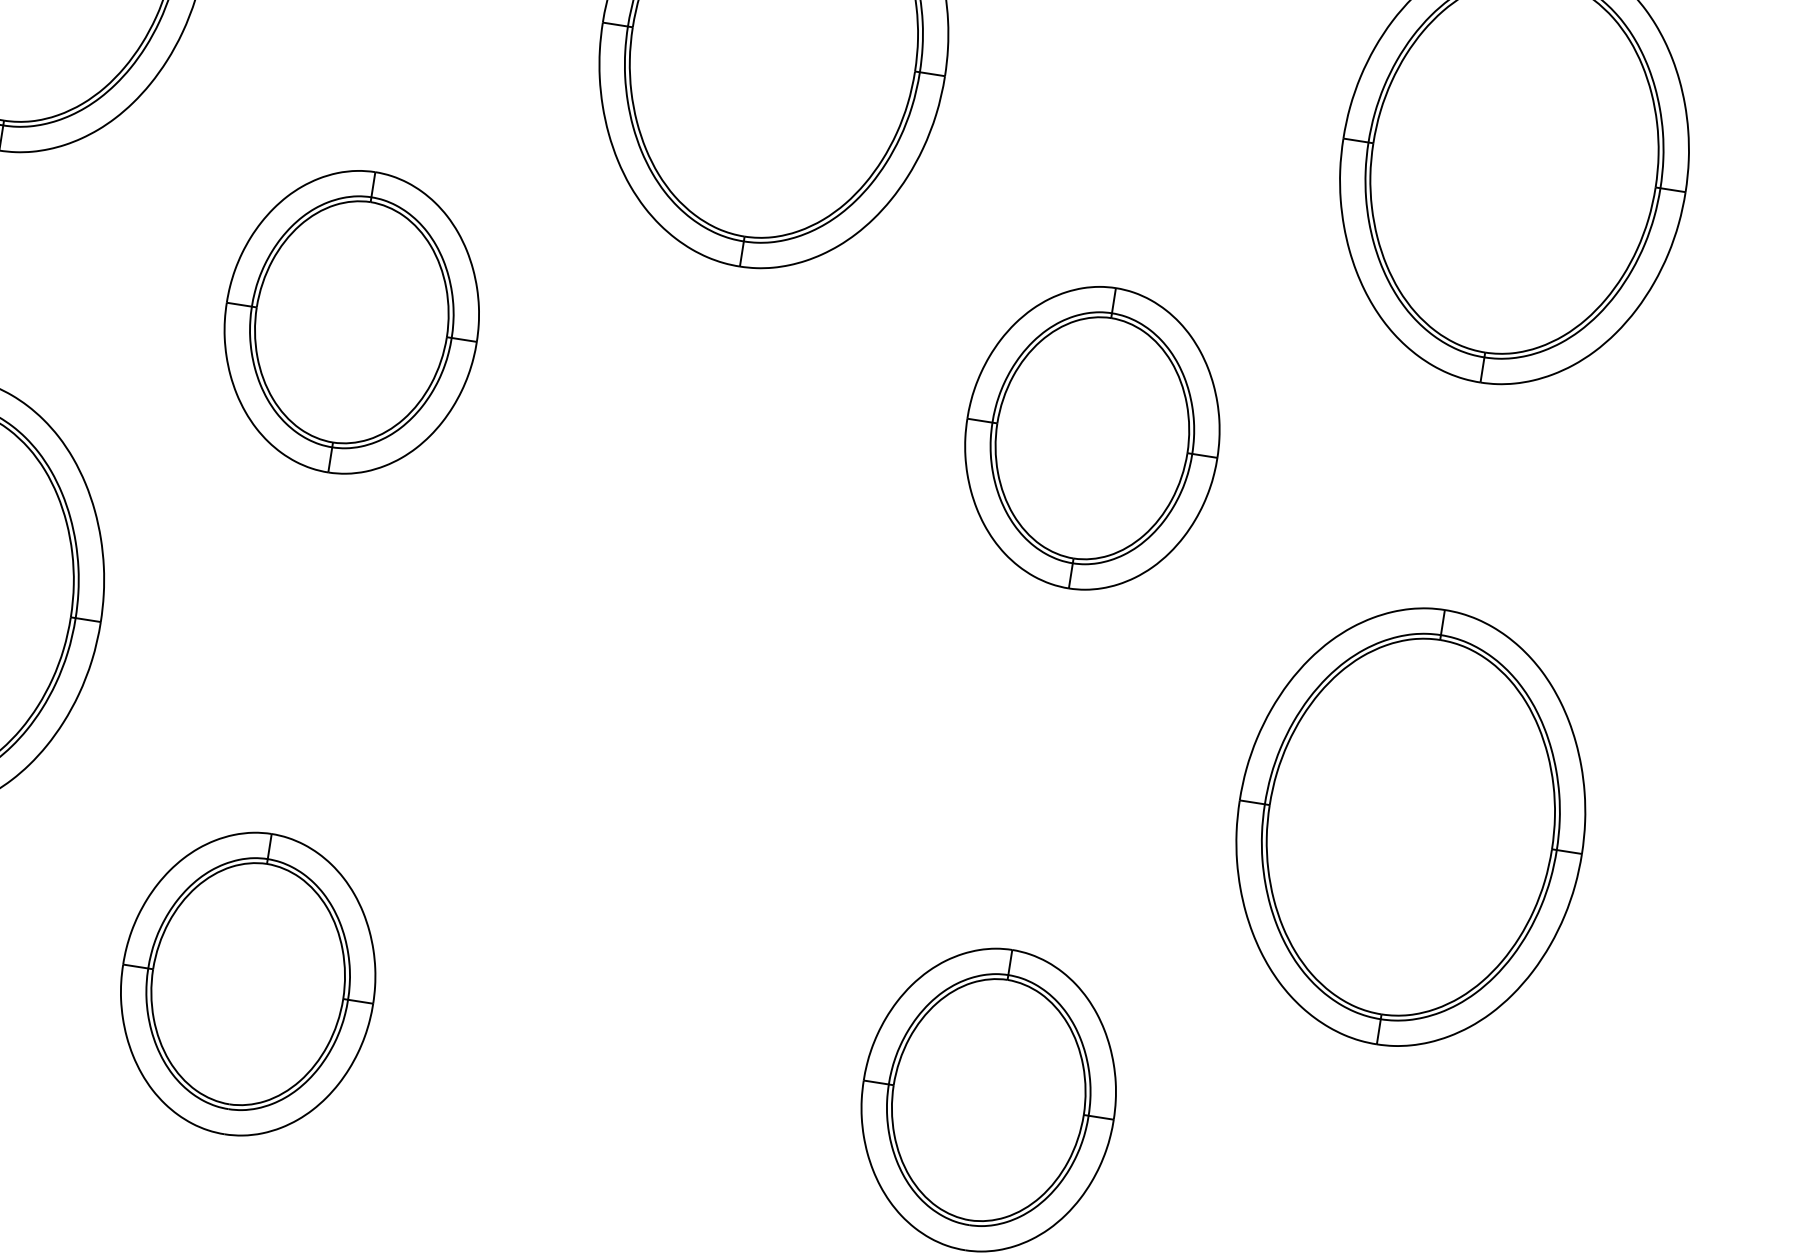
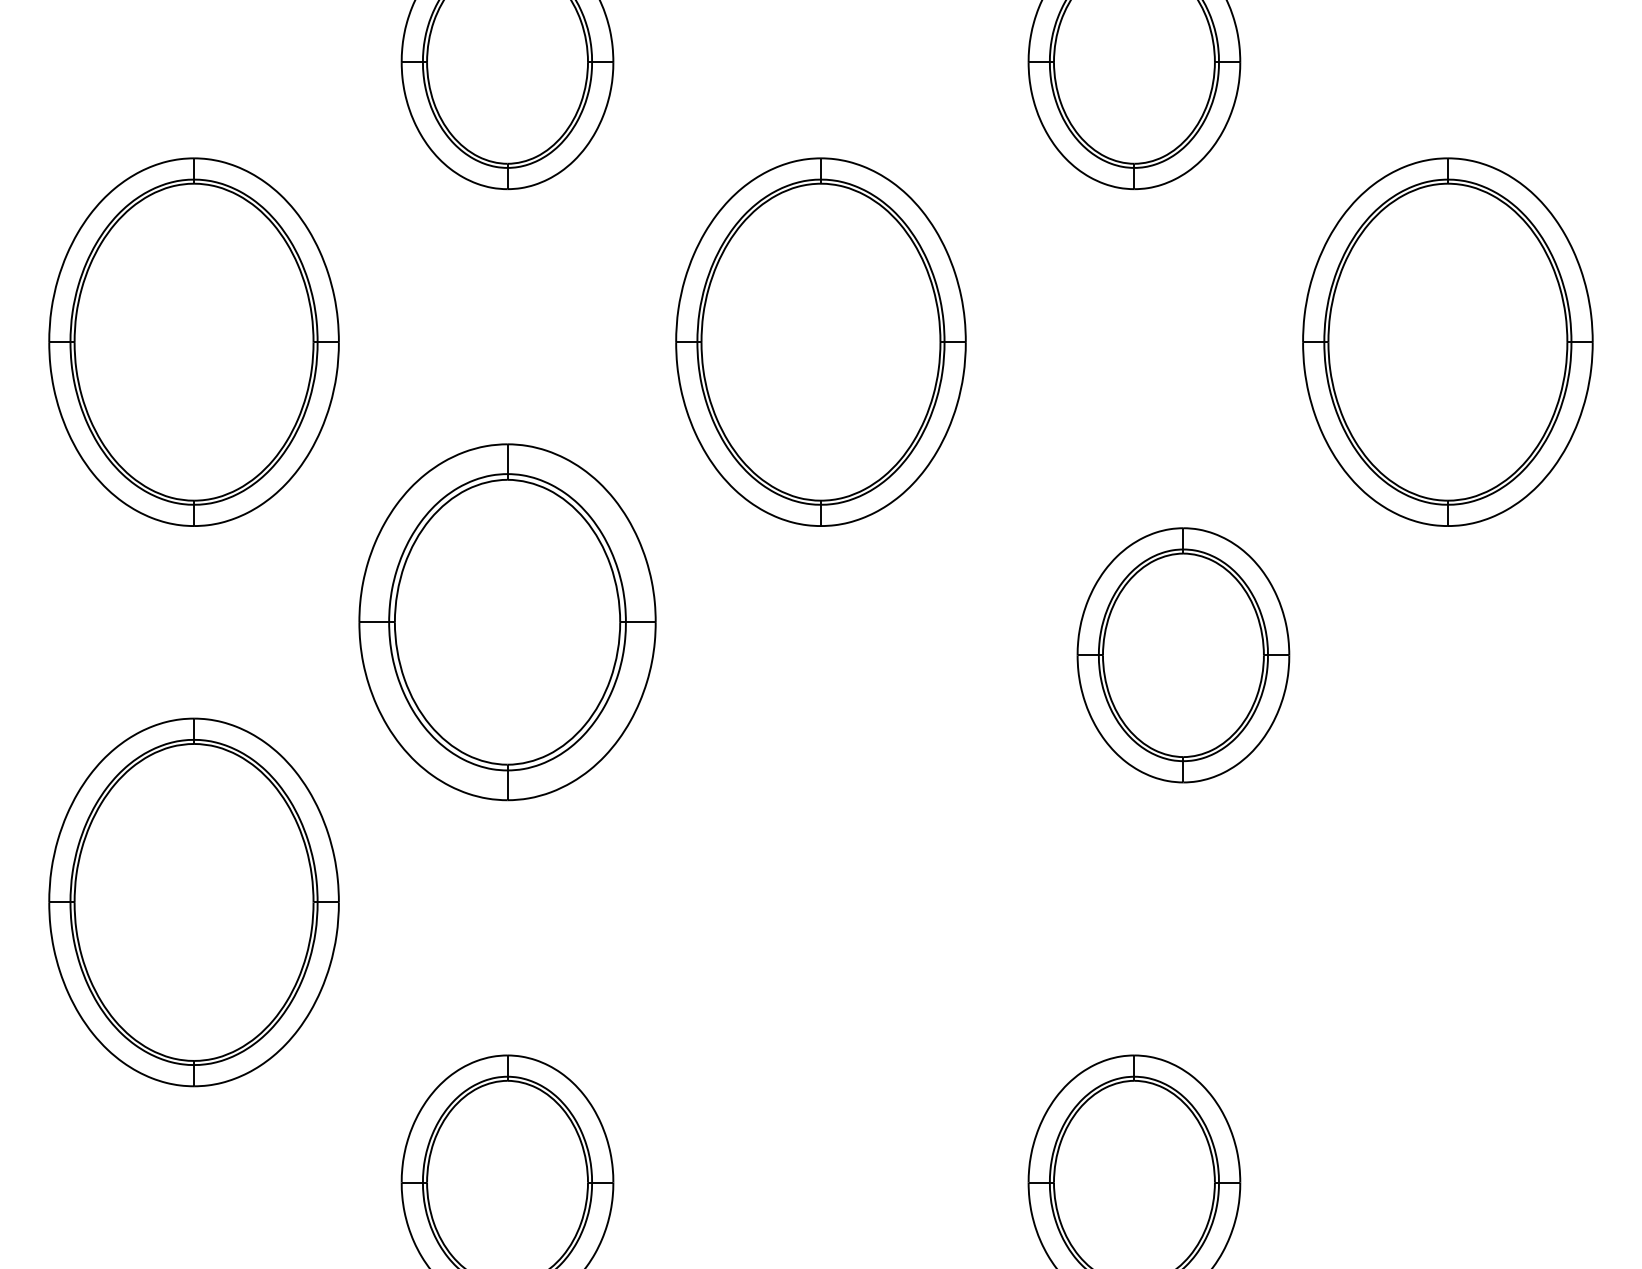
part: (351, 322) -> (507, 622), size x1.4
part: (1092, 438) -> (1183, 655), moved
part: (1410, 827) -> (1447, 902), removed

